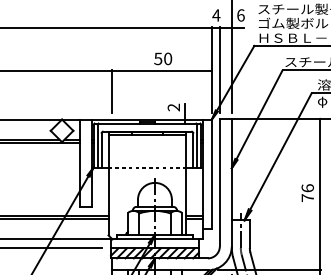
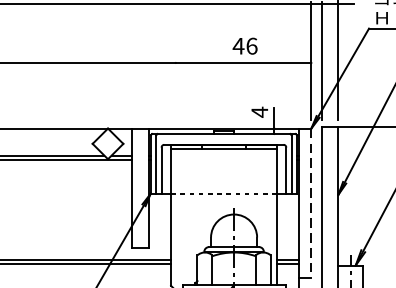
text: (162, 58) -> (244, 45), 50 -> 46
line: (112, 91) -> (176, 90), removed
text: (173, 107) -> (259, 112), 2 -> 4
line: (211, 174) -> (310, 203), solid -> dashed

